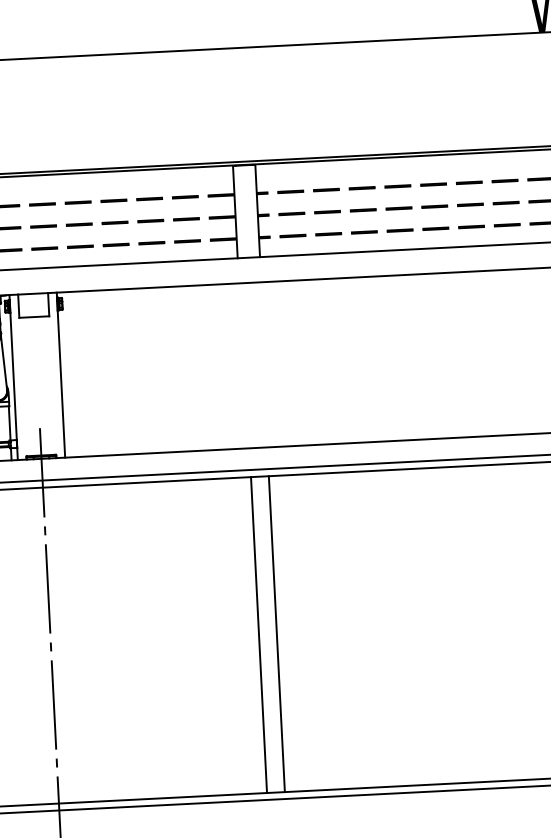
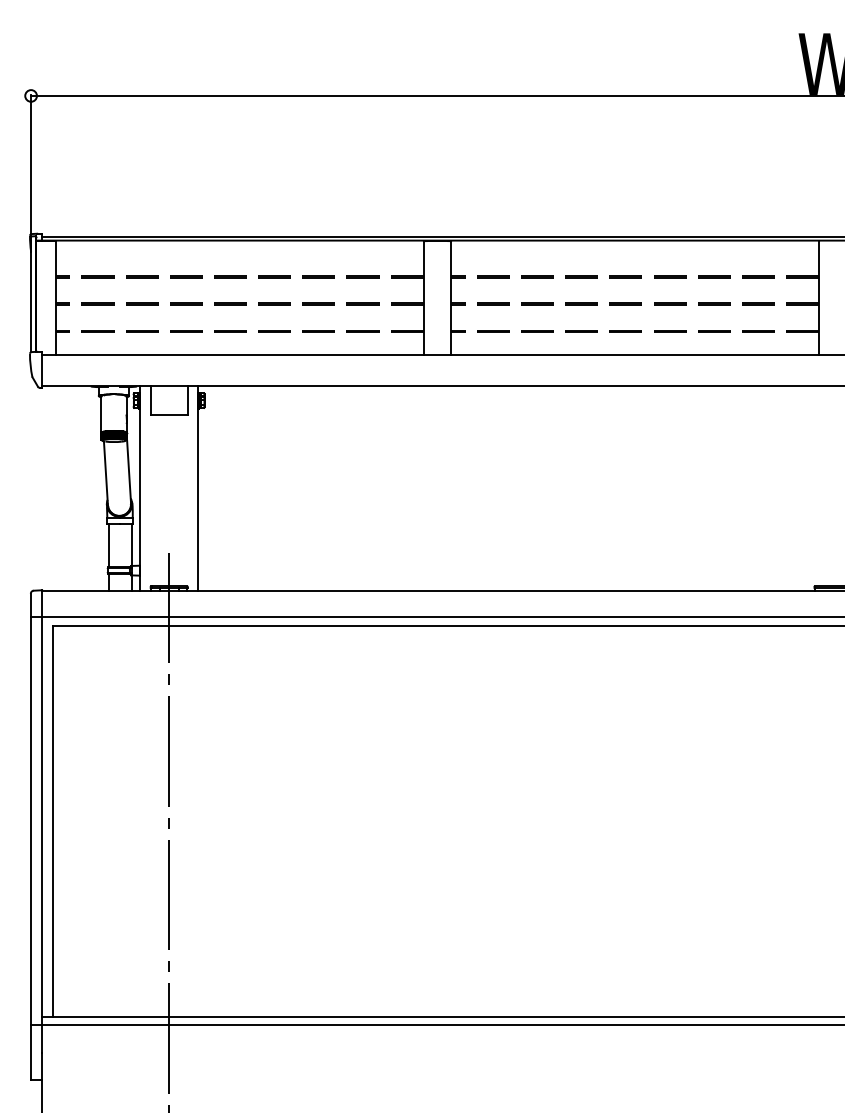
line: (276, 634) -> (448, 821), removed
line: (258, 635) -> (426, 821), removed

